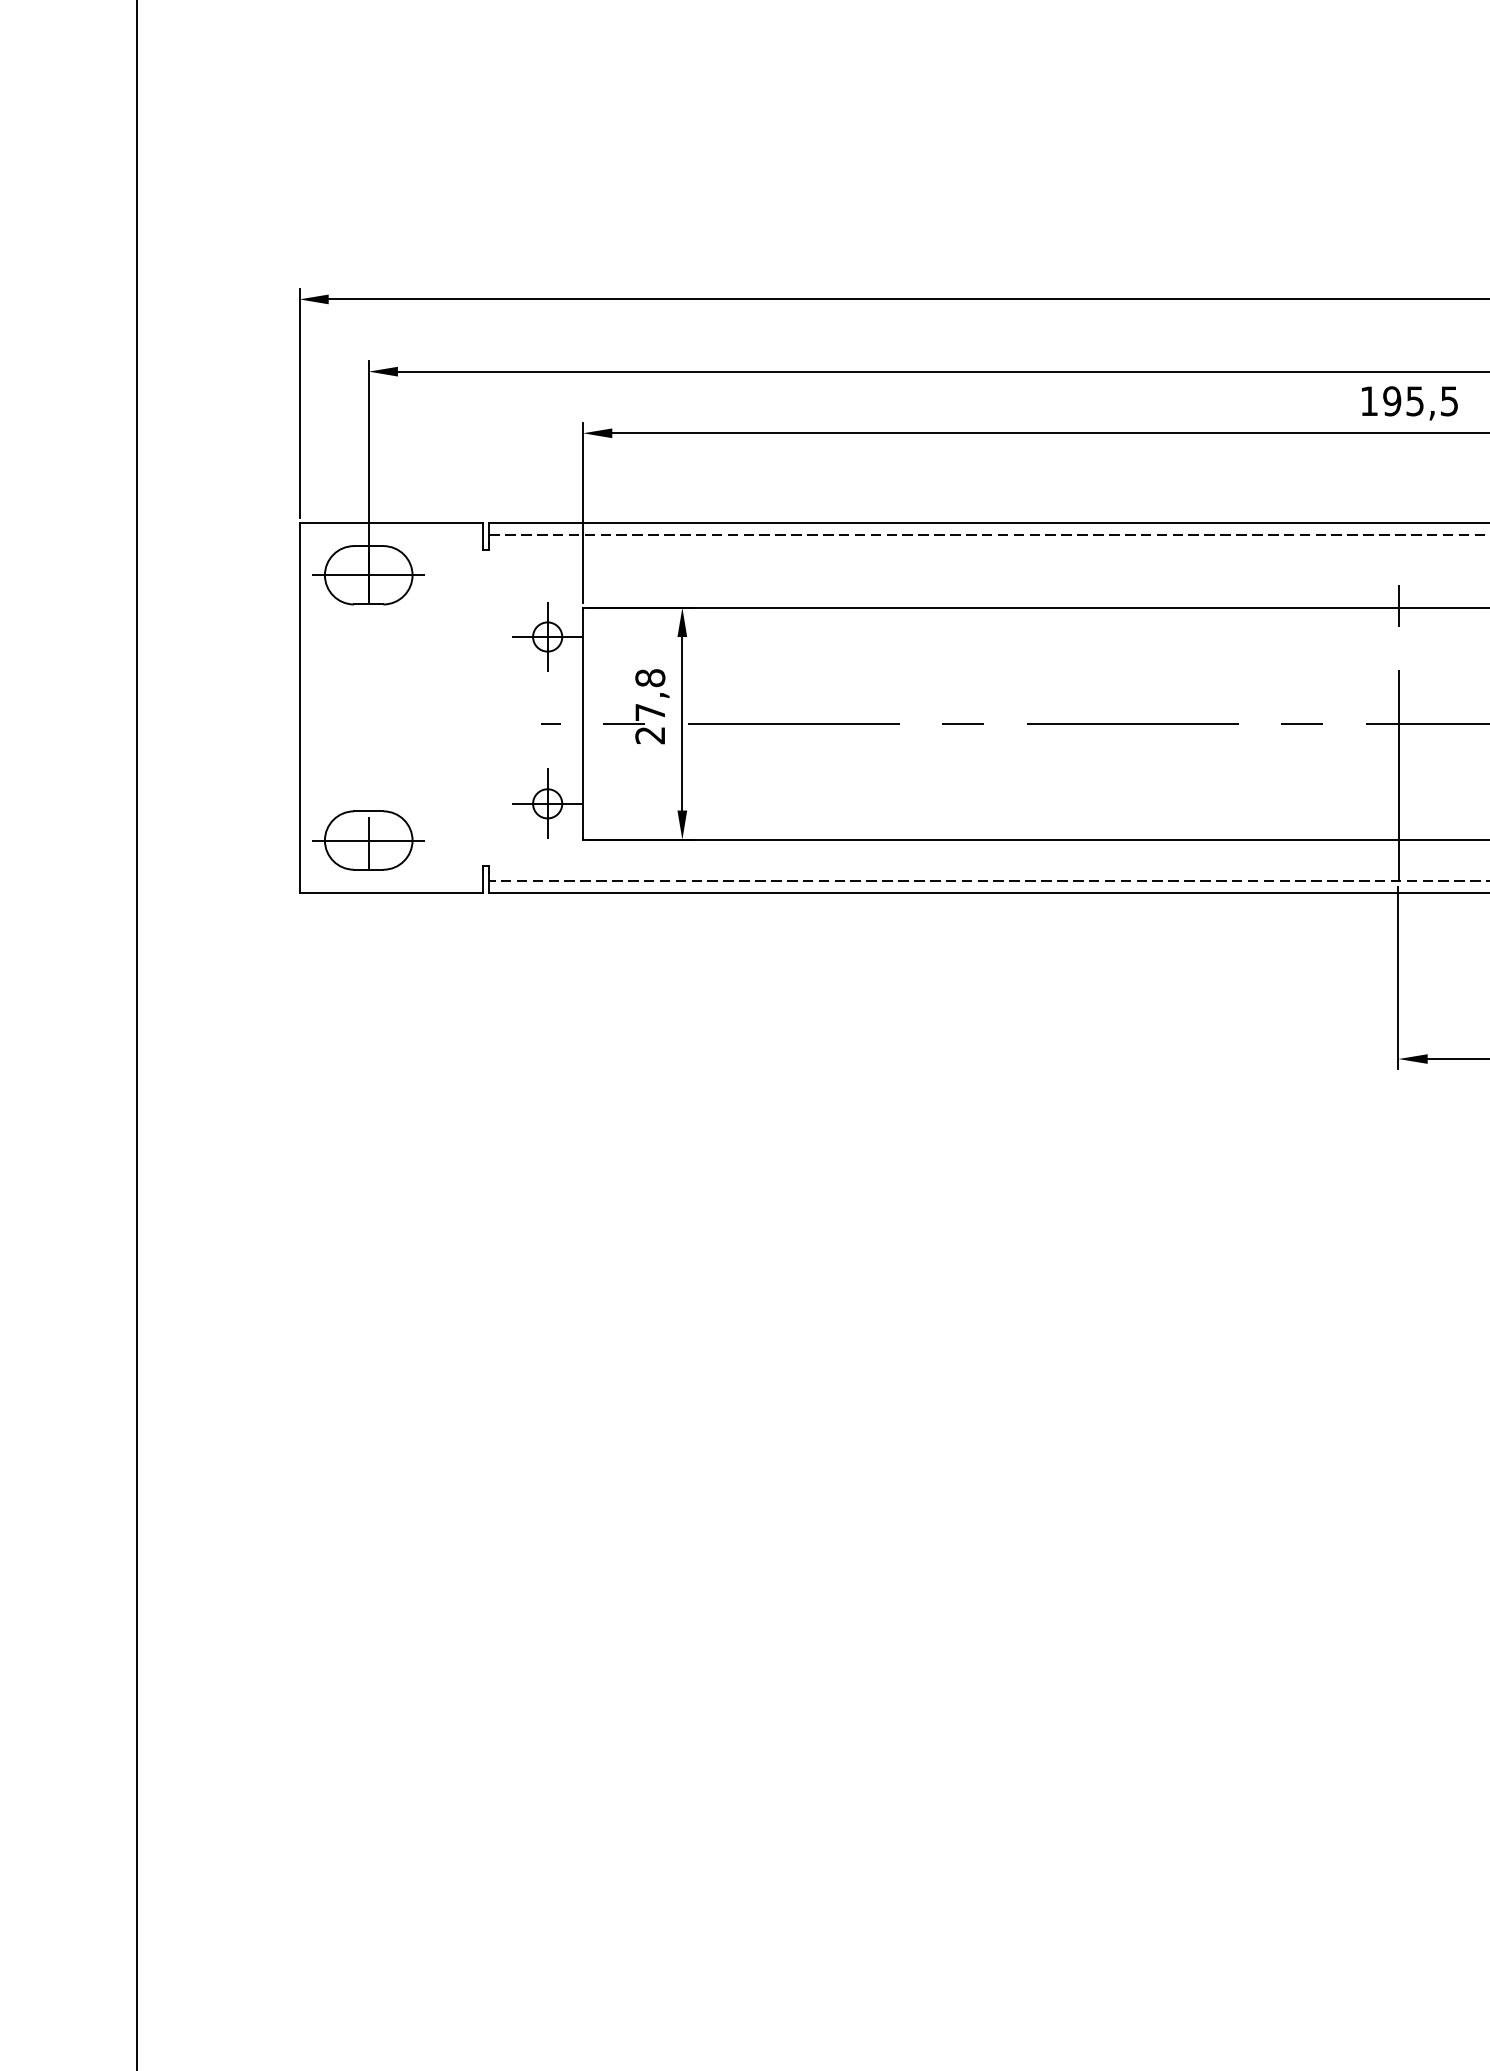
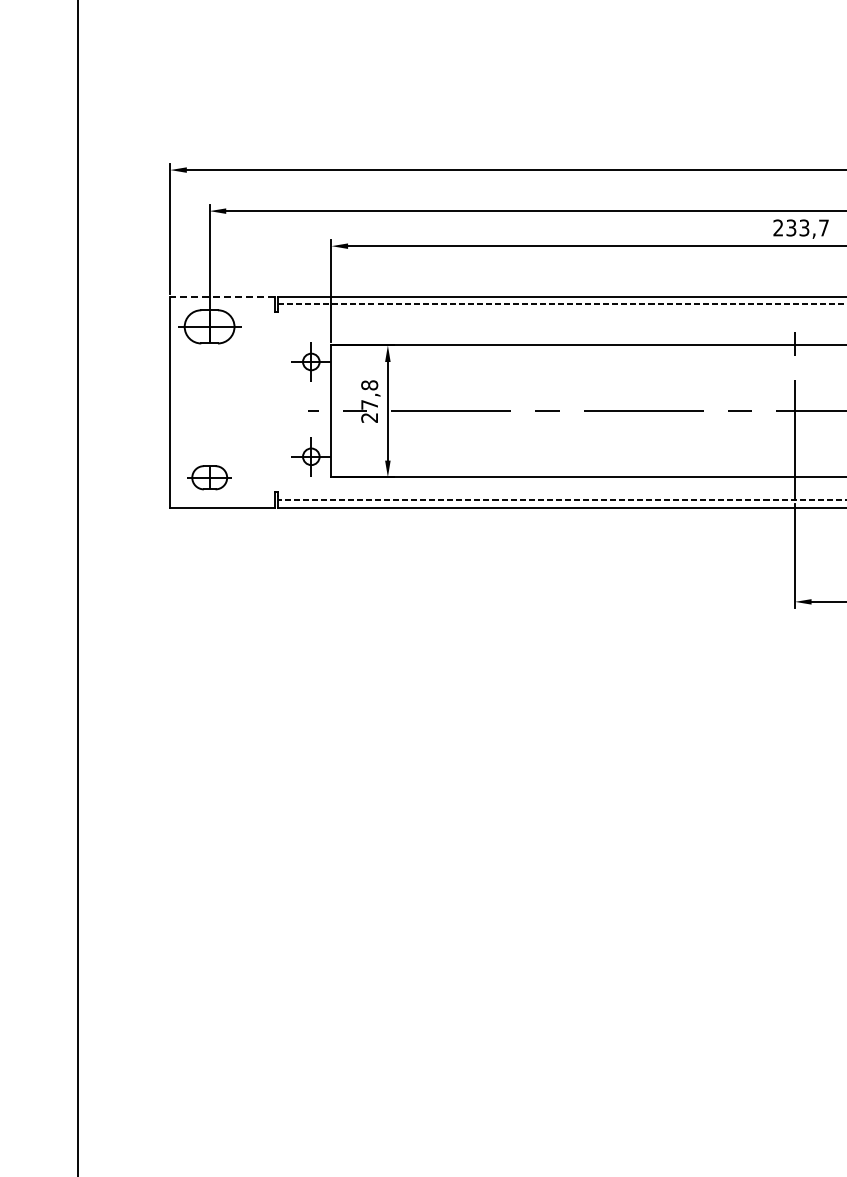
text: (1408, 400) -> (800, 227), 195,5 -> 233,7
line: (389, 523) -> (221, 297), solid -> dashed
part: (368, 840) -> (209, 477), size x0.7

